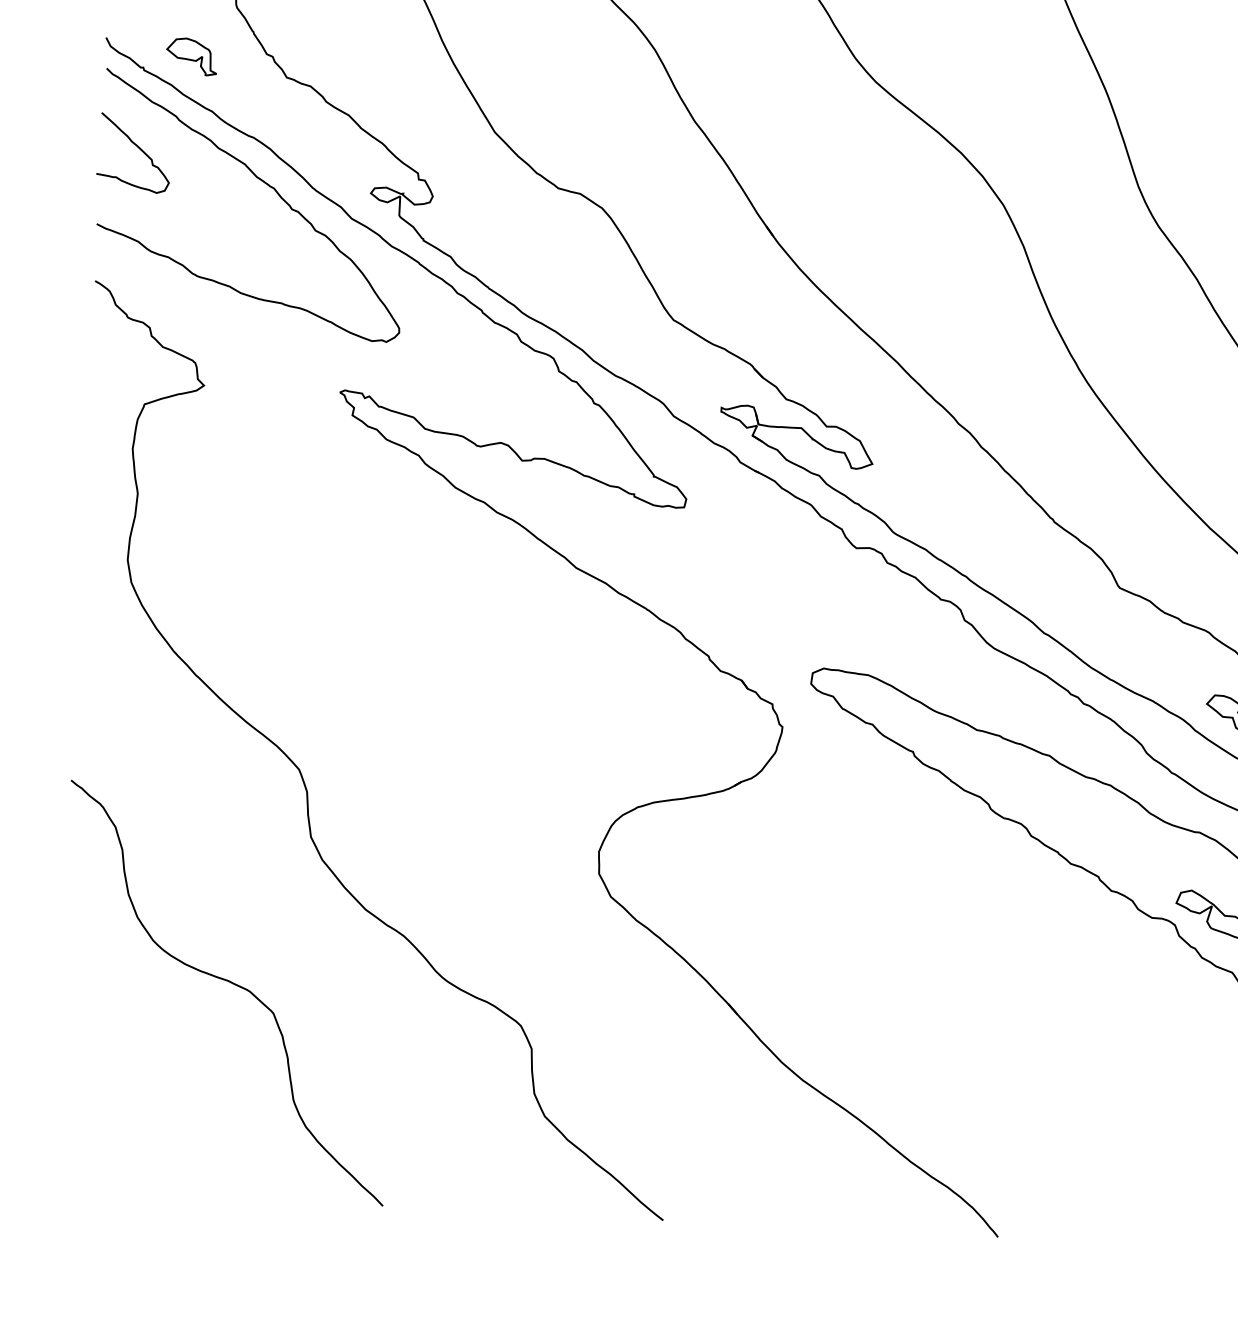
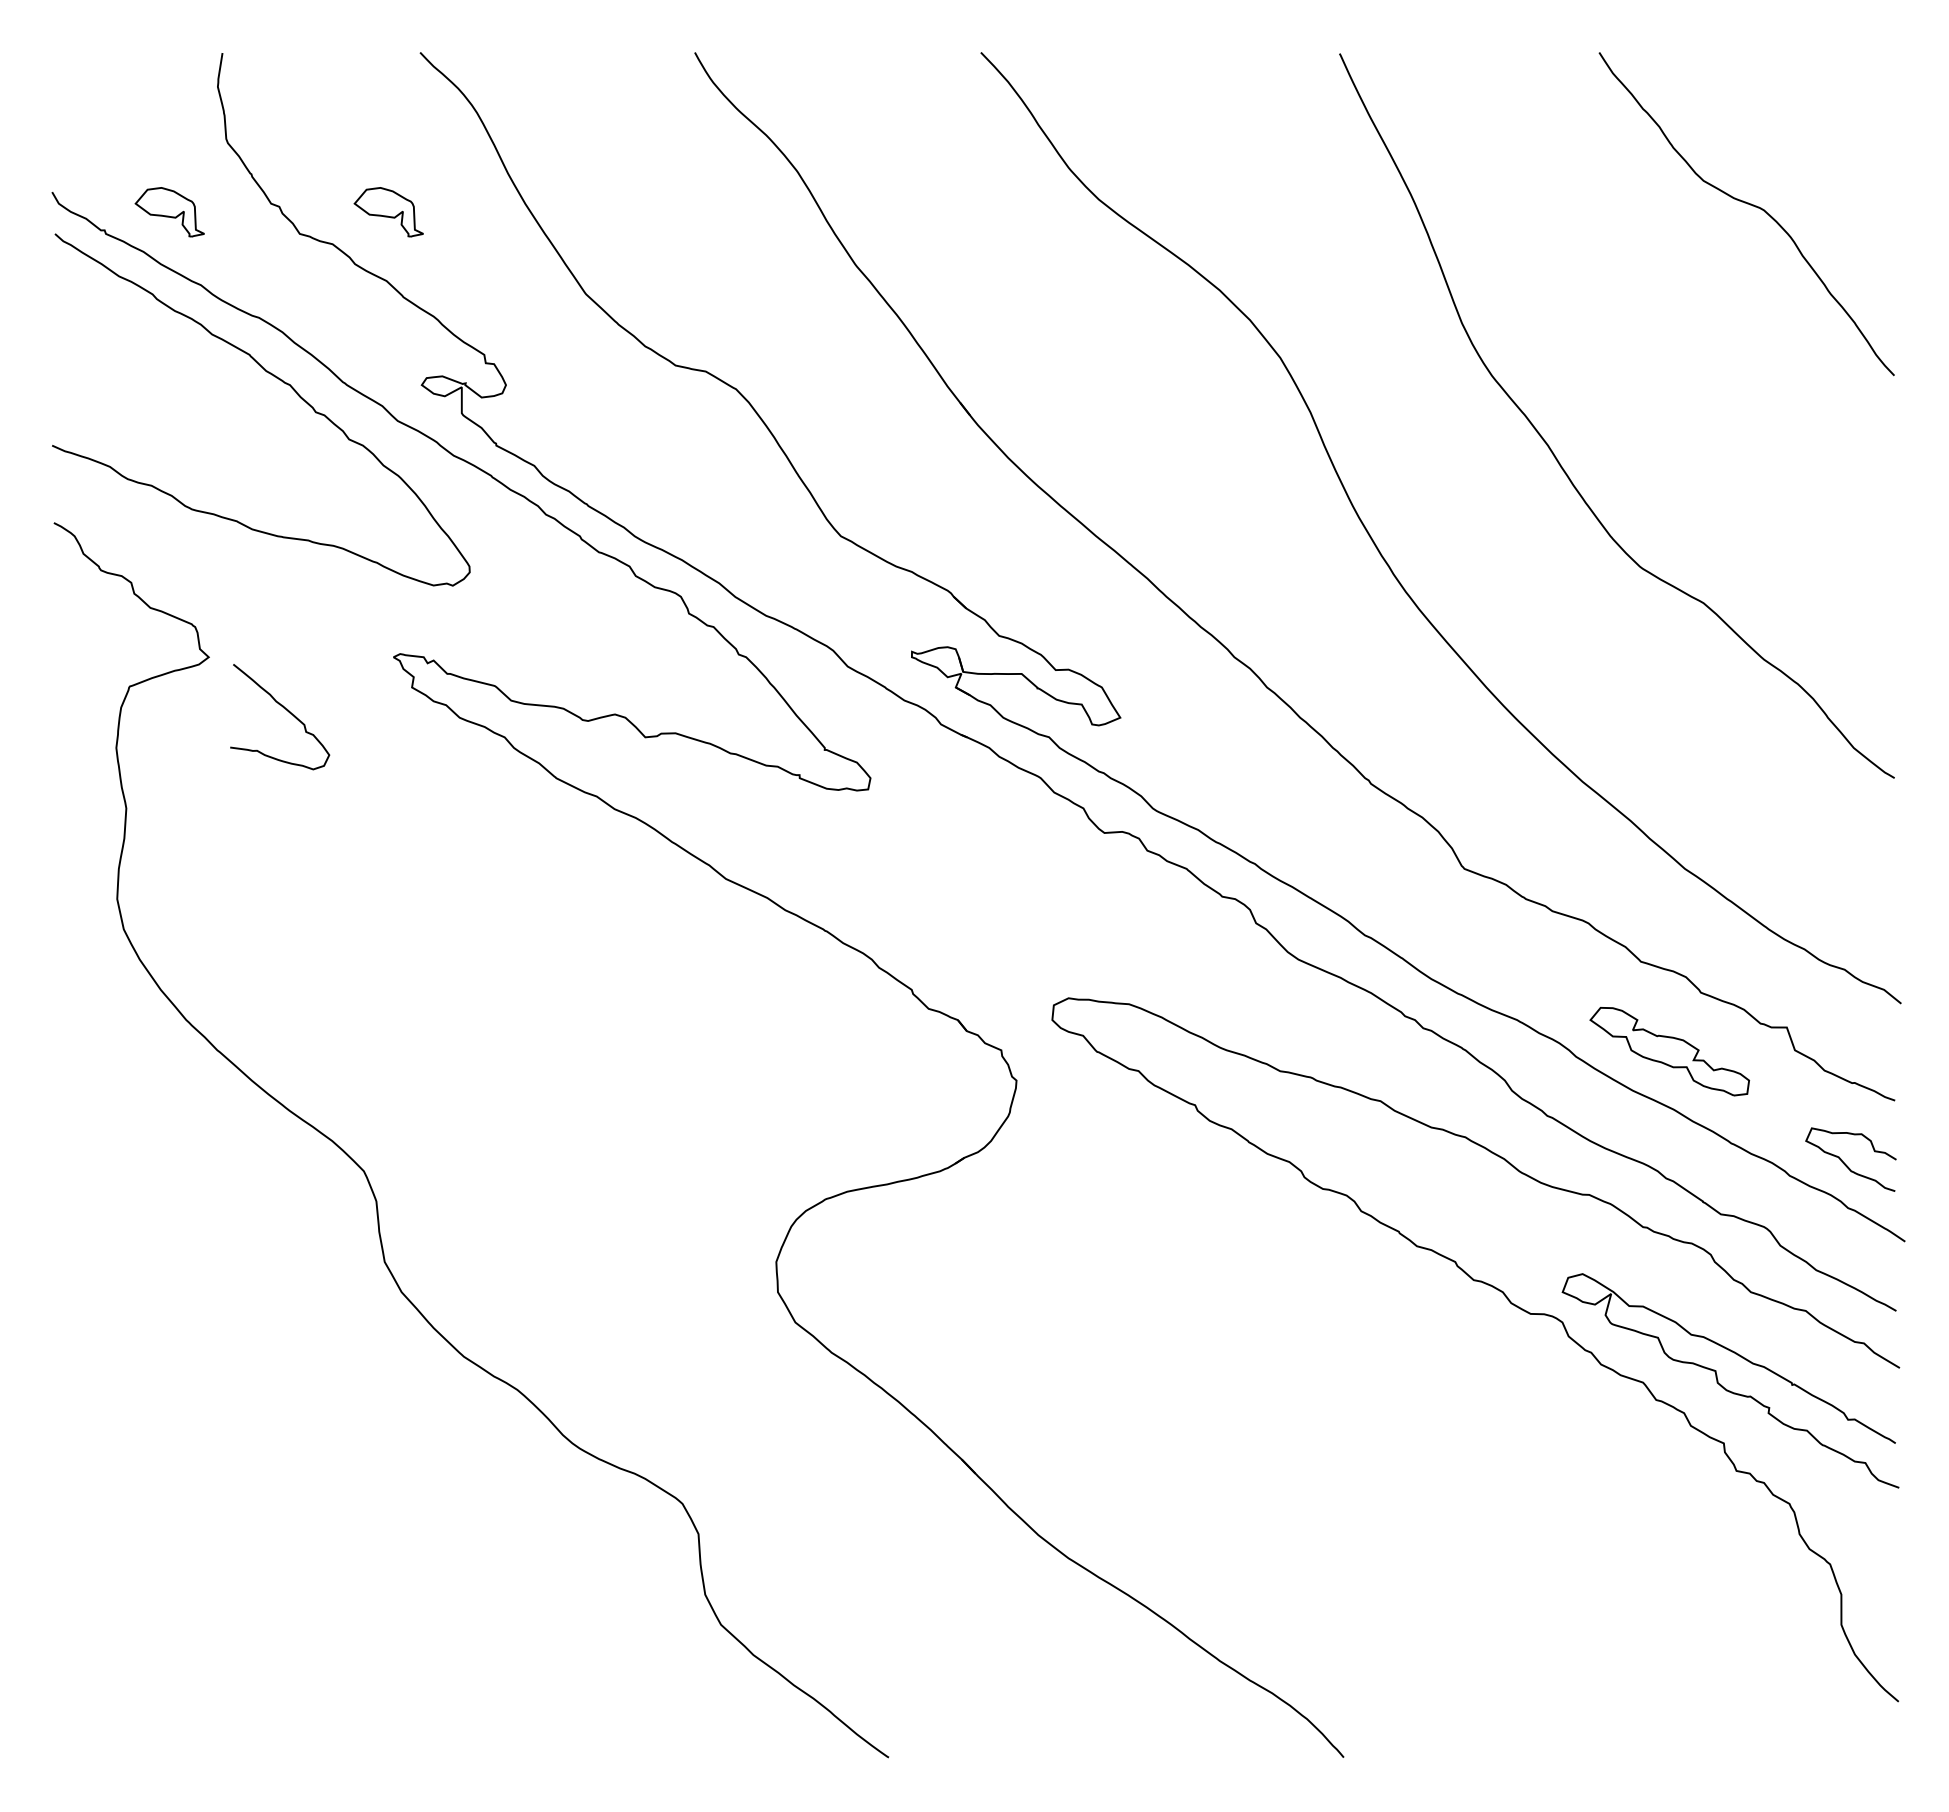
part: (352, 65) -> (388, 212), added
curve: (139, 148) -> (286, 710), moved
curve: (231, 983) -> (287, 1466), removed

